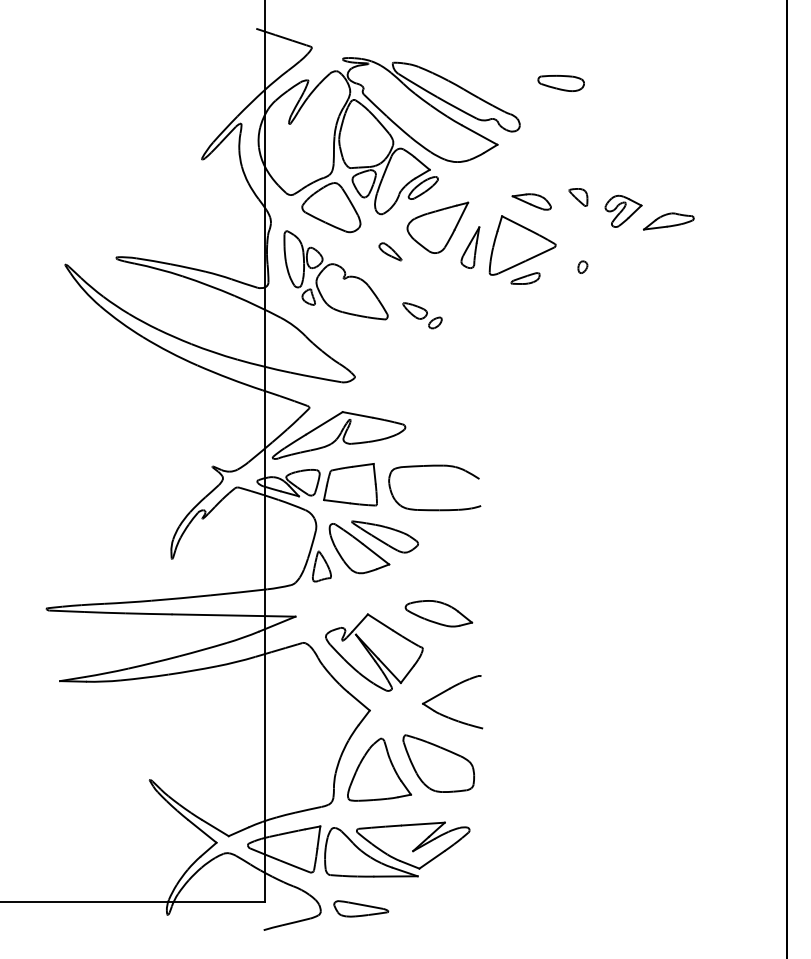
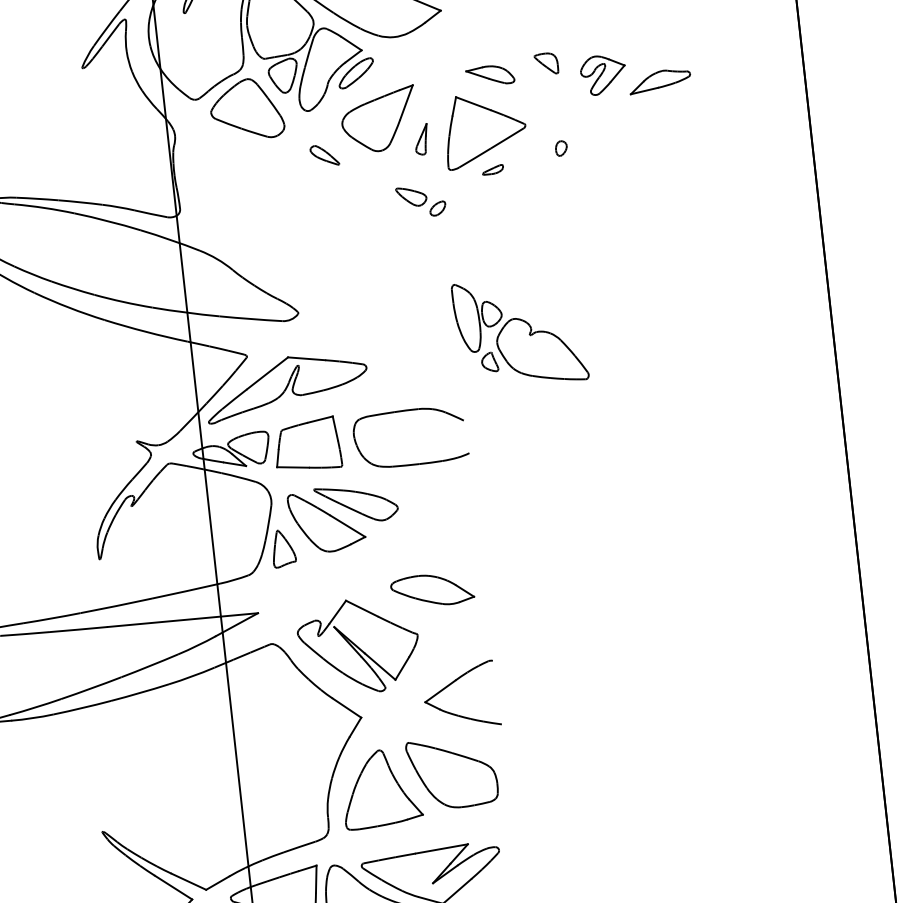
part: (470, 247) -> (421, 139), size x0.6
part: (335, 275) -> (519, 332), moved
part: (525, 278) -> (492, 169), size x0.6
part: (422, 315) -> (421, 201), moved

